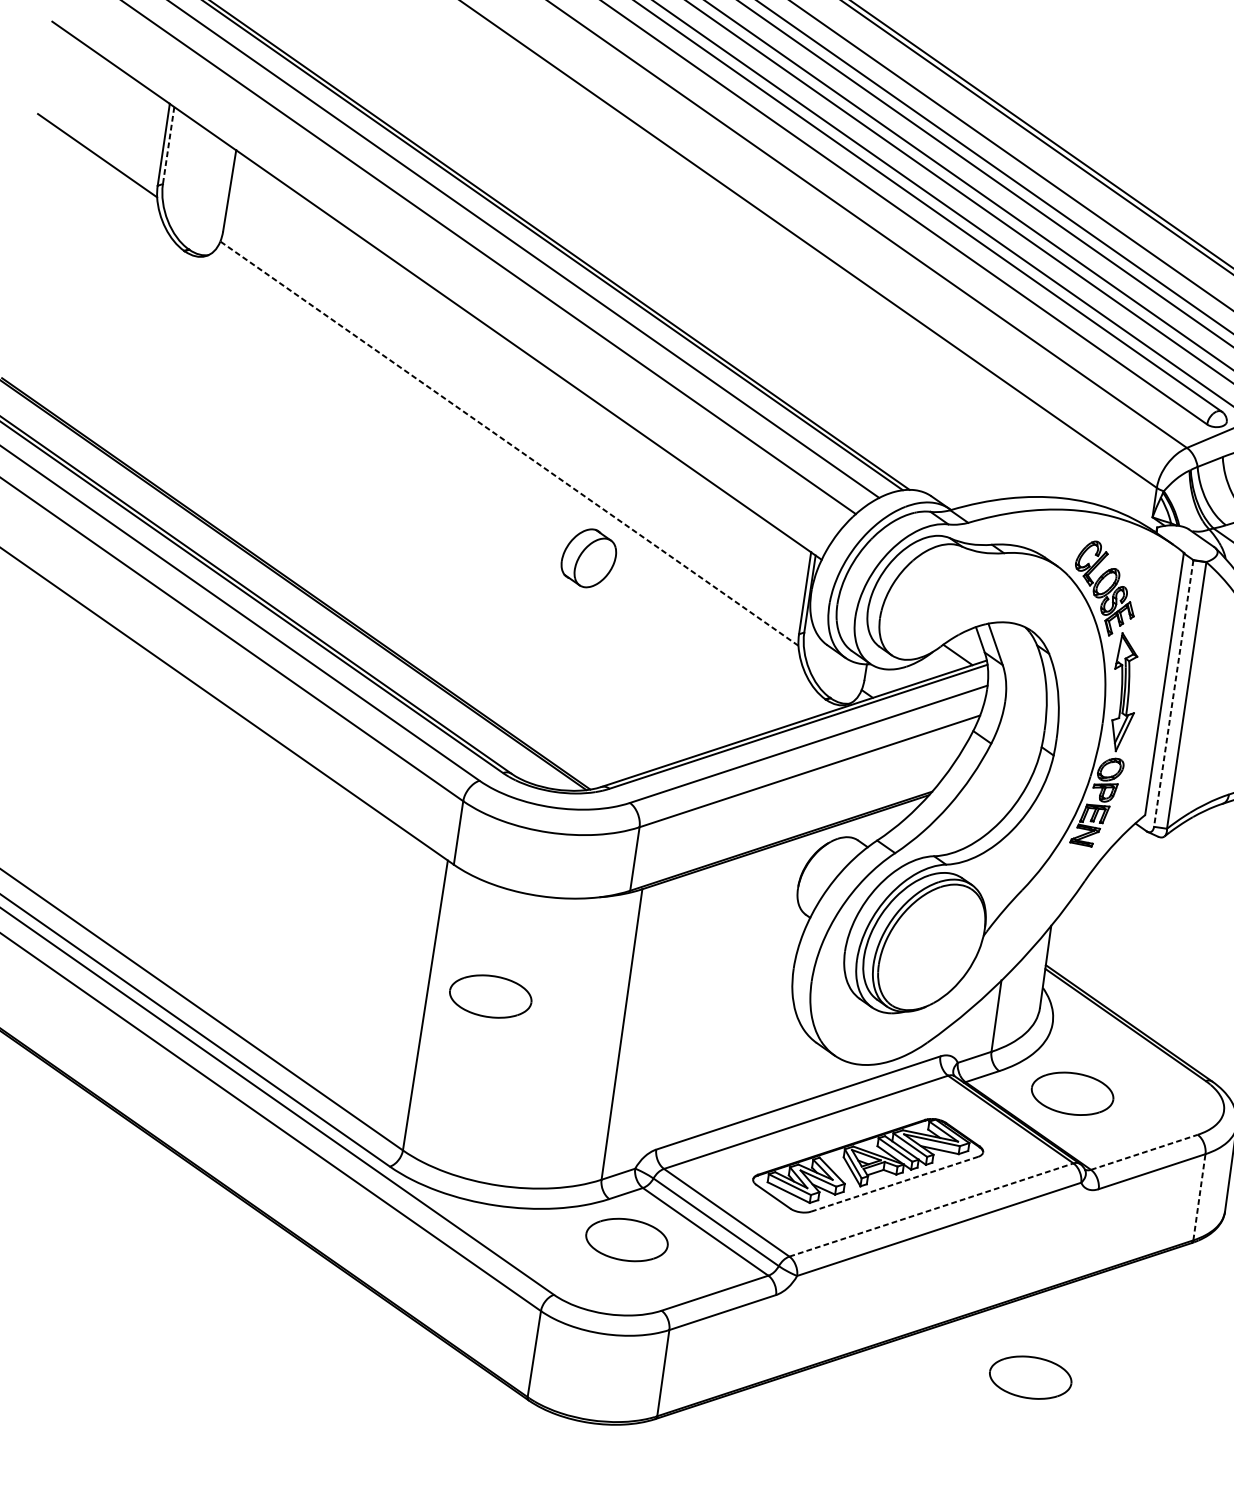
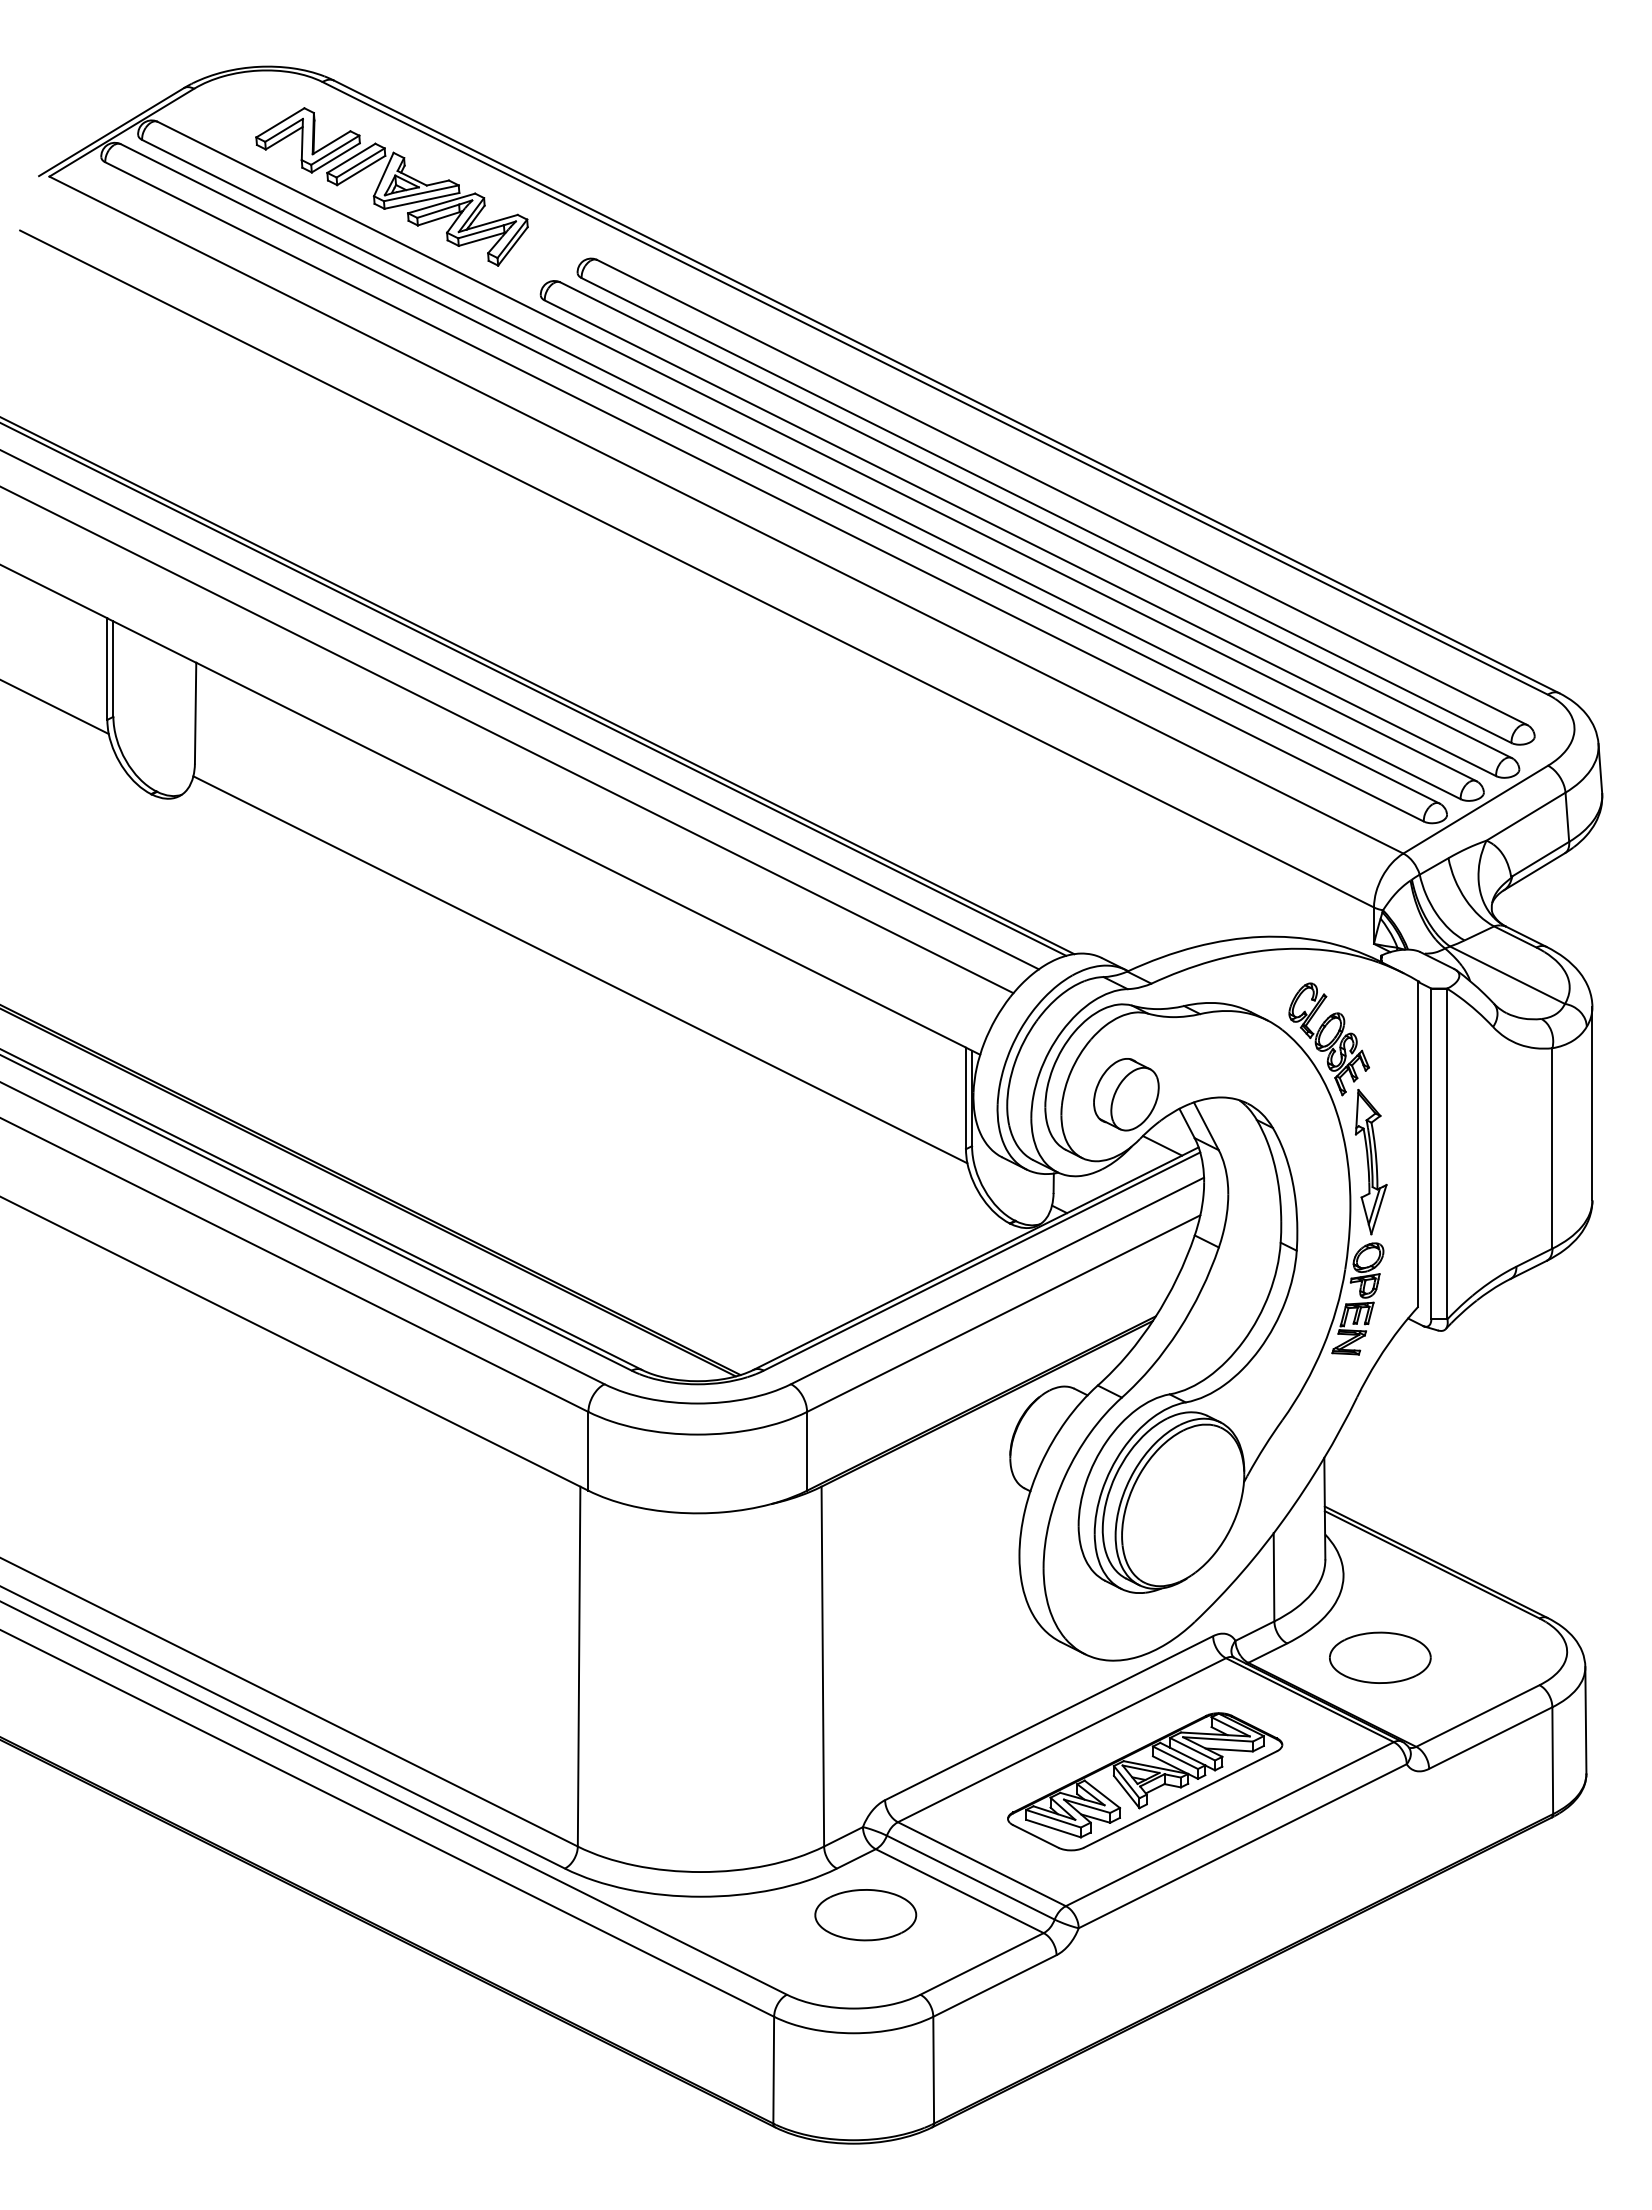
line: (168, 145) -> (113, 669), dashed -> solid
line: (509, 443) -> (580, 969), dashed -> solid
part: (589, 558) -> (1126, 1094), moved
line: (1173, 693) -> (1431, 1154), dashed -> solid
part: (490, 996) -> (656, 1644), removed
line: (1143, 1152) -> (1477, 1716), dashed -> solid
line: (894, 1184) -> (1180, 1799), dashed -> solid
line: (1199, 1197) -> (1552, 1760), dashed -> solid
line: (932, 1209) -> (1230, 1823), dashed -> solid
part: (1030, 1377) -> (1380, 2009), removed

